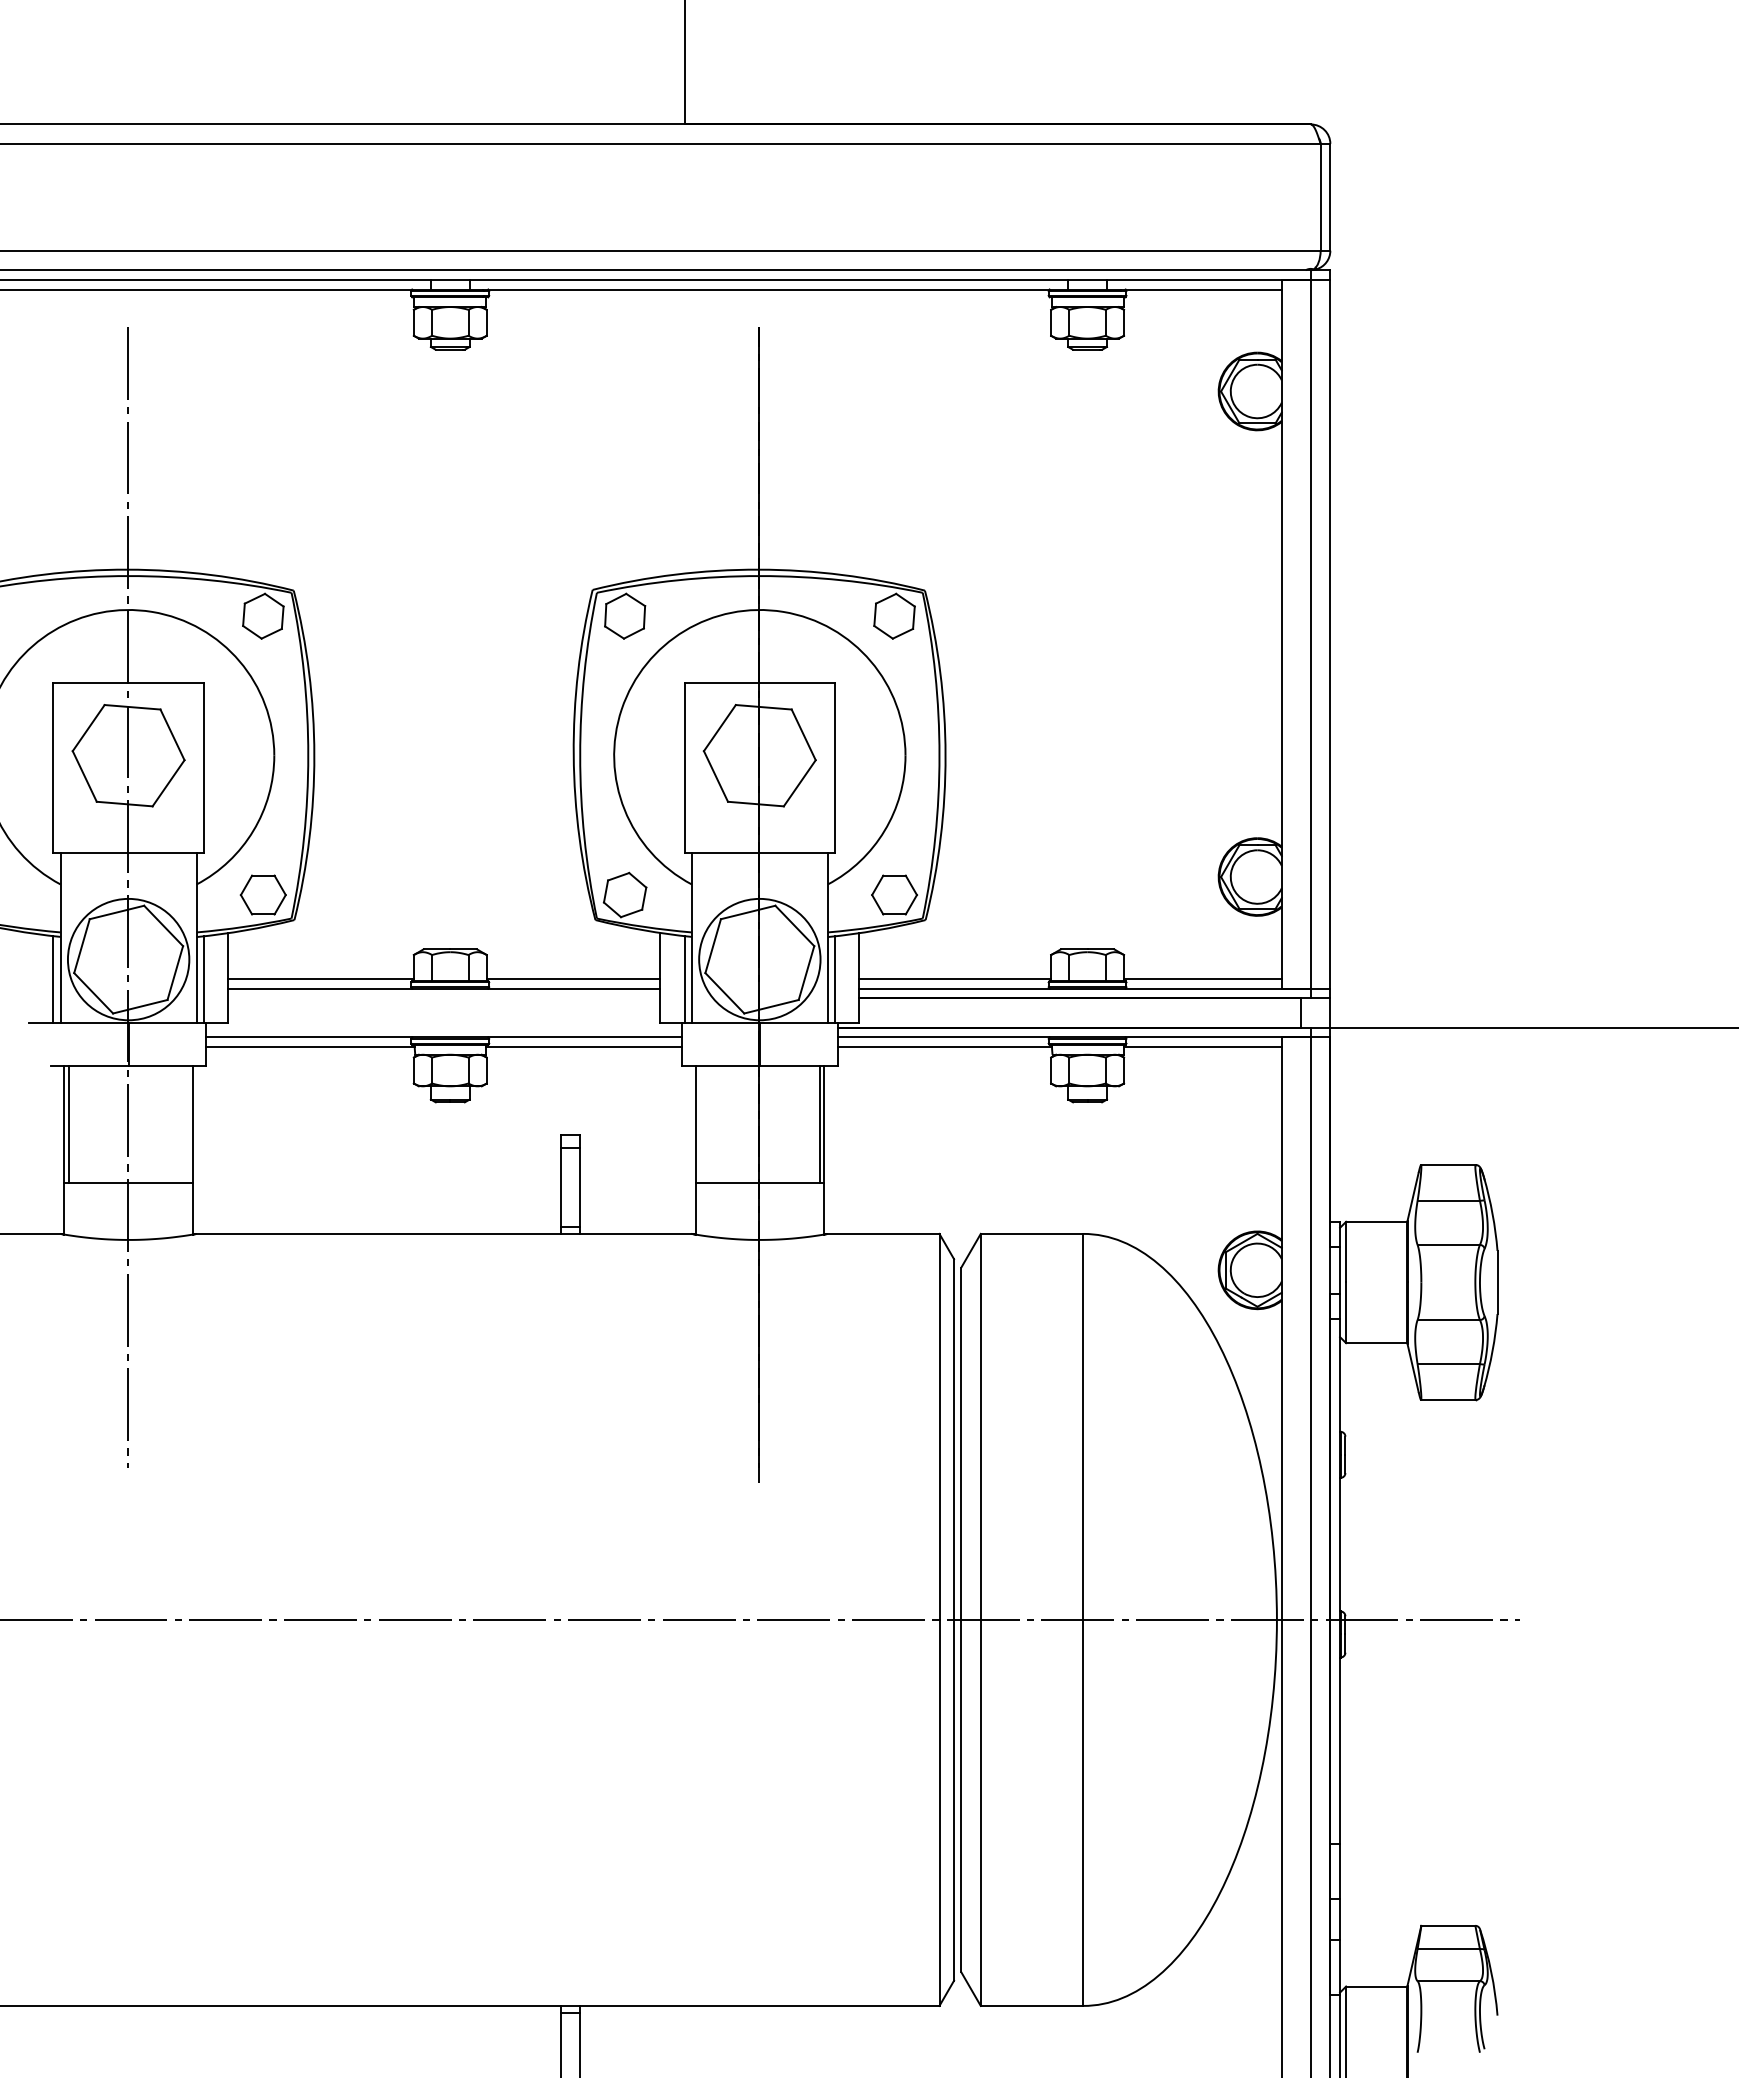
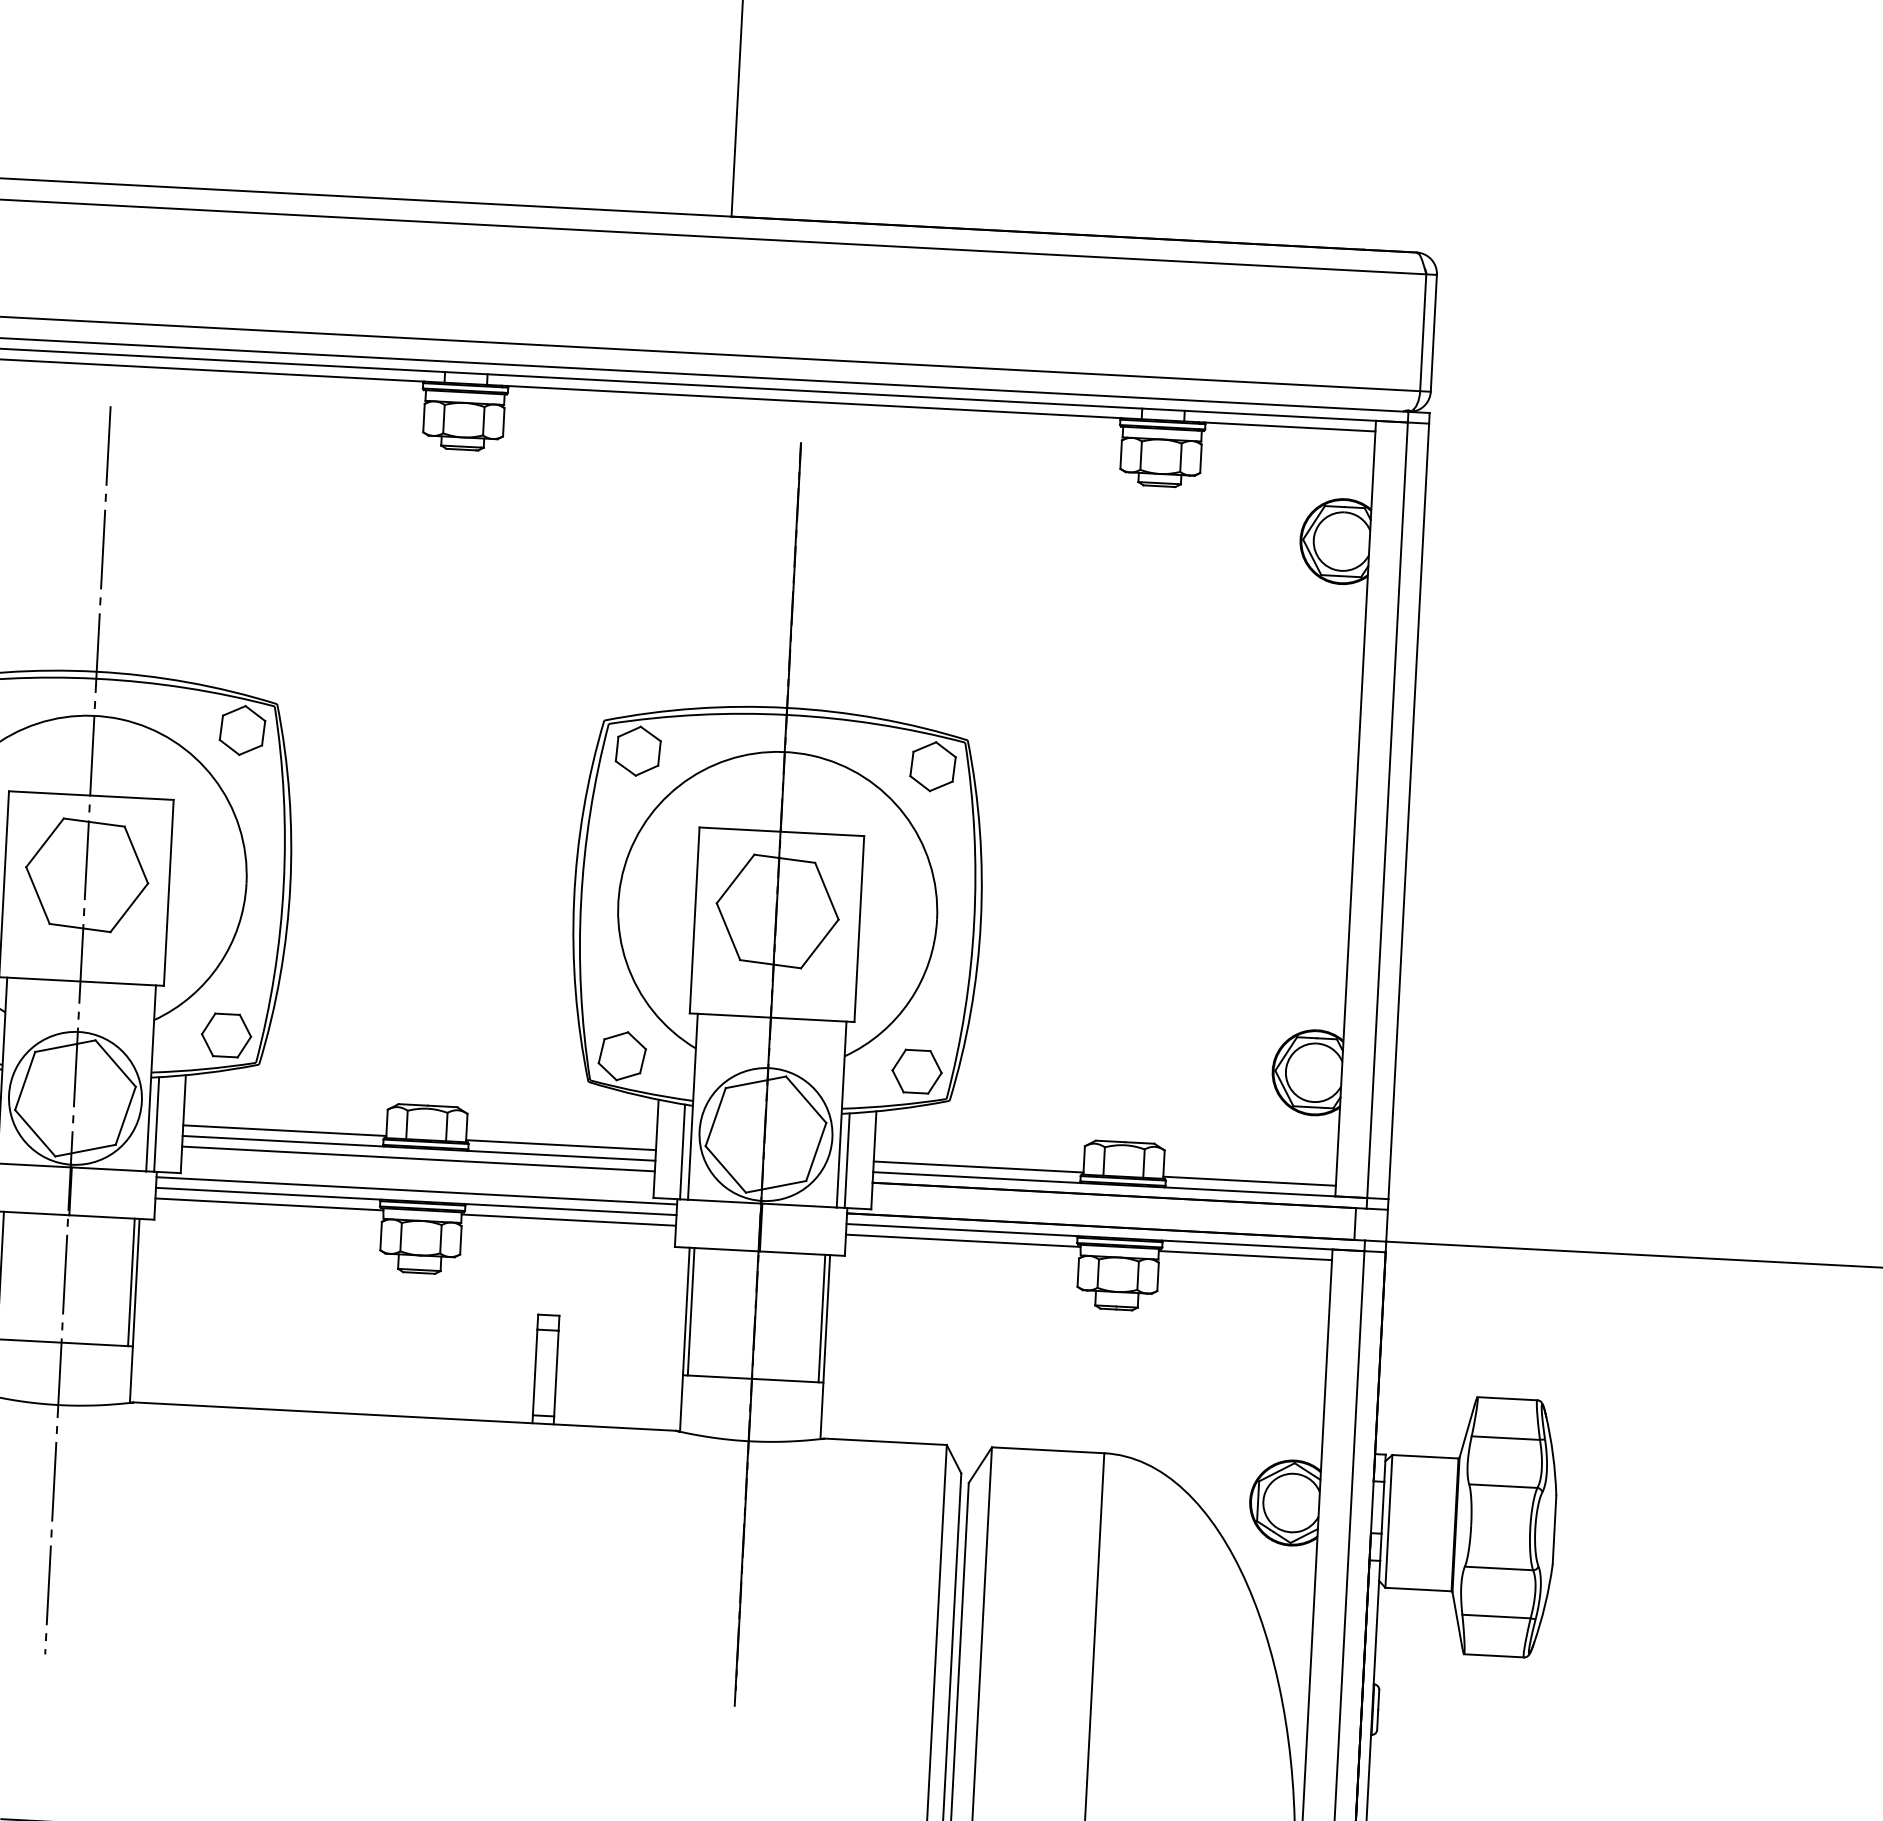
line: (444, 998) -> (418, 1159), added
line: (444, 1027) -> (417, 1190), added
line: (188, 1124) -> (131, 1282), added
line: (700, 1124) -> (691, 1311), added

